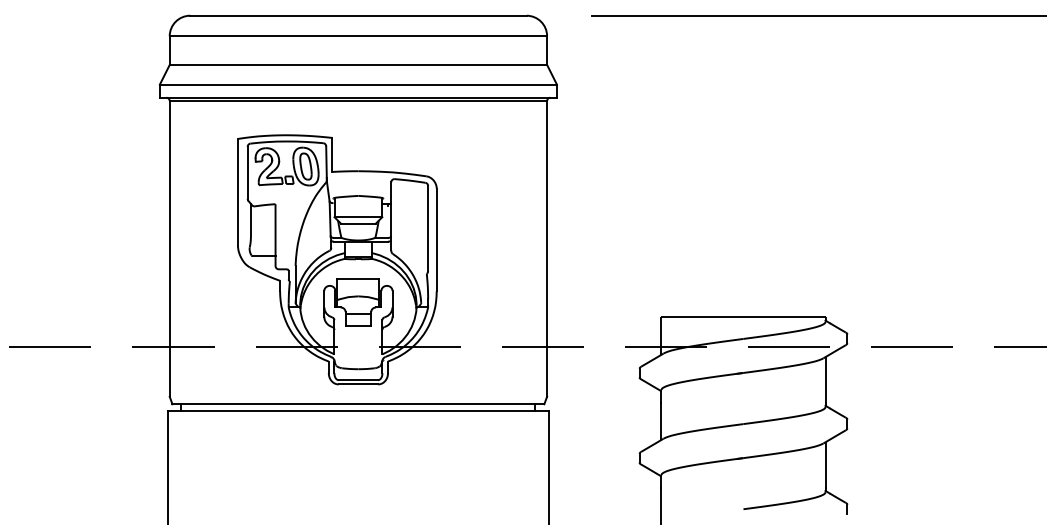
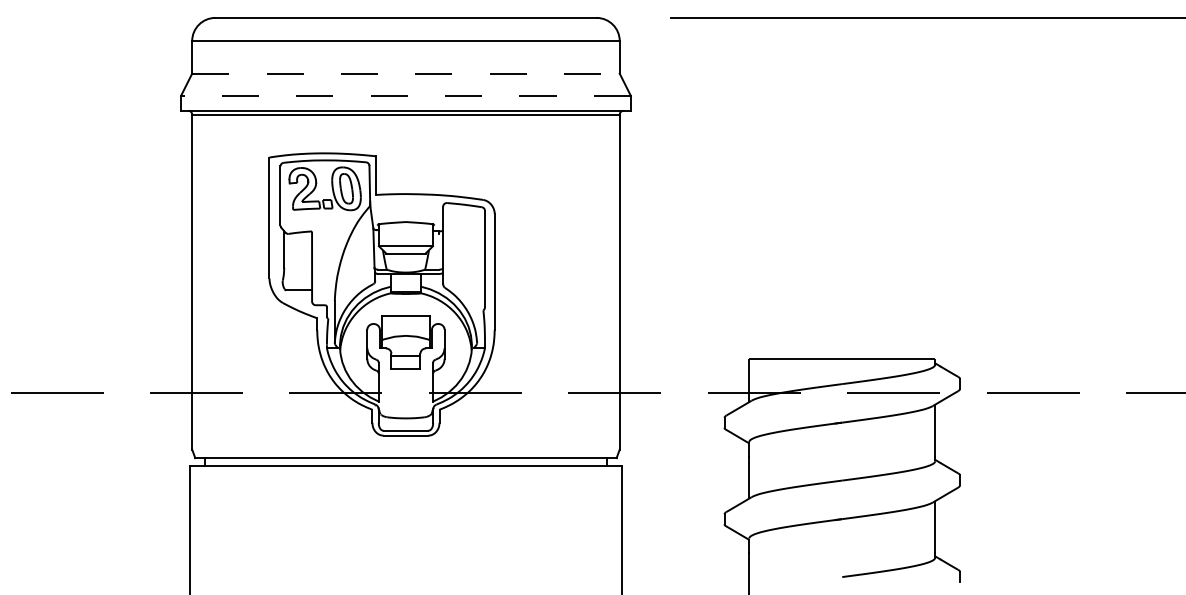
line: (358, 64) -> (406, 73), solid -> dashed
line: (358, 84) -> (406, 95), solid -> dashed

